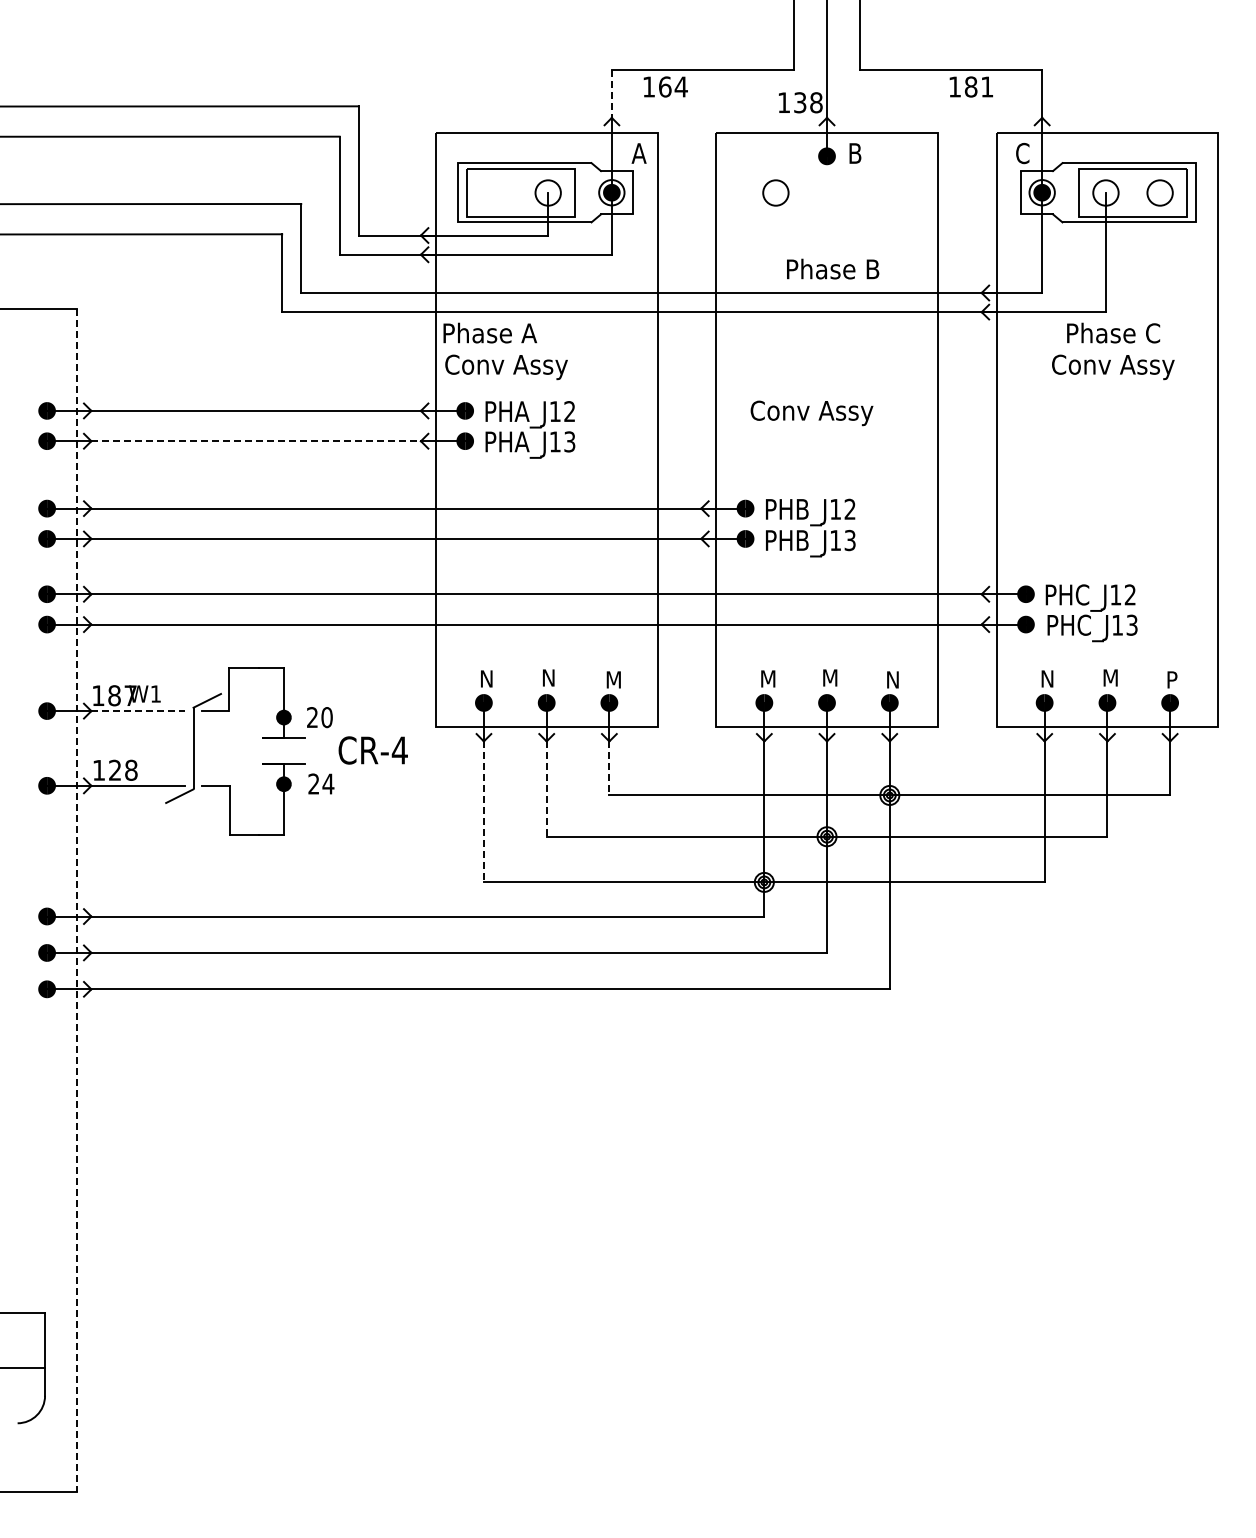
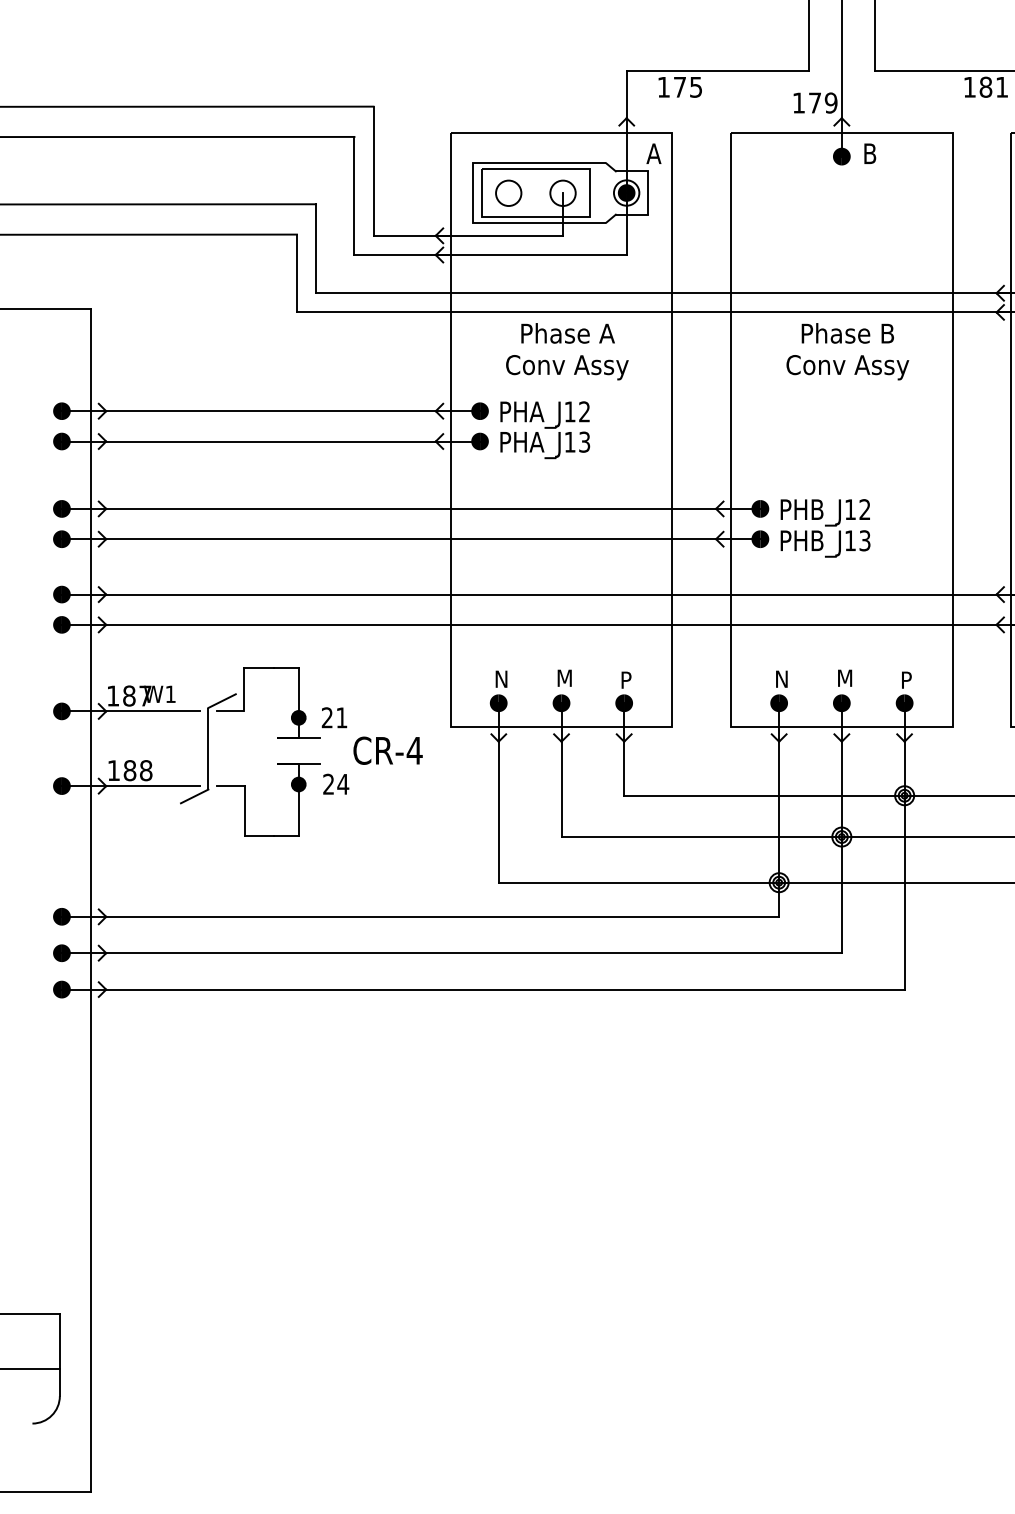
text: (673, 86) -> (688, 86), 164 -> 175
line: (611, 94) -> (626, 94), dashed -> solid
text: (808, 102) -> (823, 102), 138 -> 179
circle: (775, 192) -> (508, 192), moved
text: (833, 268) -> (848, 332), moved
text: (489, 332) -> (567, 332), moved
text: (506, 367) -> (567, 367), moved
text: (811, 413) -> (847, 367), moved
line: (256, 441) -> (271, 441), dashed -> solid
text: (550, 677) -> (565, 677), N -> M
text: (769, 678) -> (784, 678), M -> N
text: (614, 679) -> (629, 679), M -> P
text: (893, 679) -> (908, 679), N -> P
line: (138, 711) -> (153, 711), dashed -> solid
text: (326, 717) -> (341, 717), 20 -> 21
line: (609, 768) -> (624, 768), dashed -> solid
text: (115, 769) -> (130, 769), 128 -> 188
line: (546, 789) -> (561, 789), dashed -> solid
line: (483, 812) -> (498, 812), dashed -> solid
line: (76, 900) -> (91, 900), dashed -> solid

